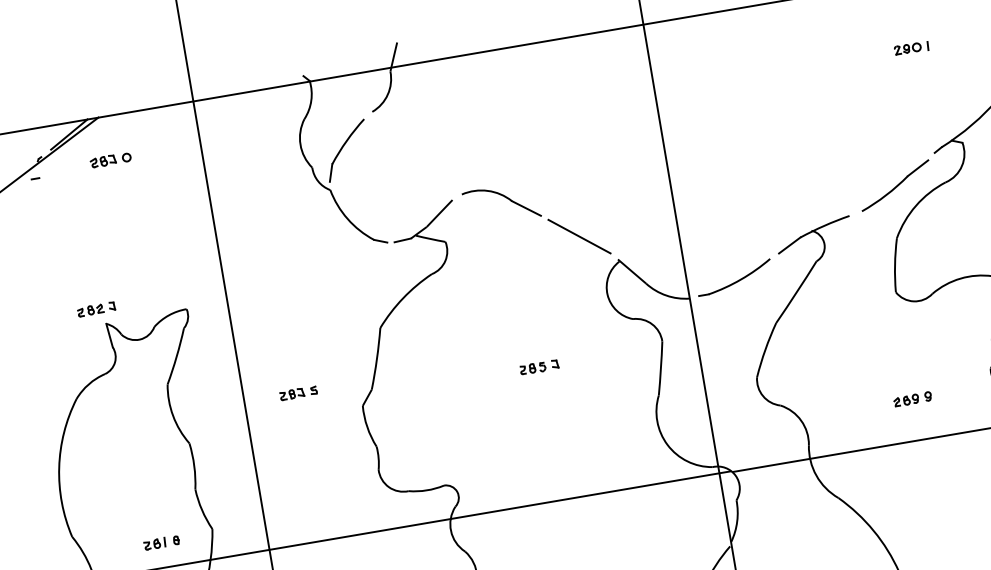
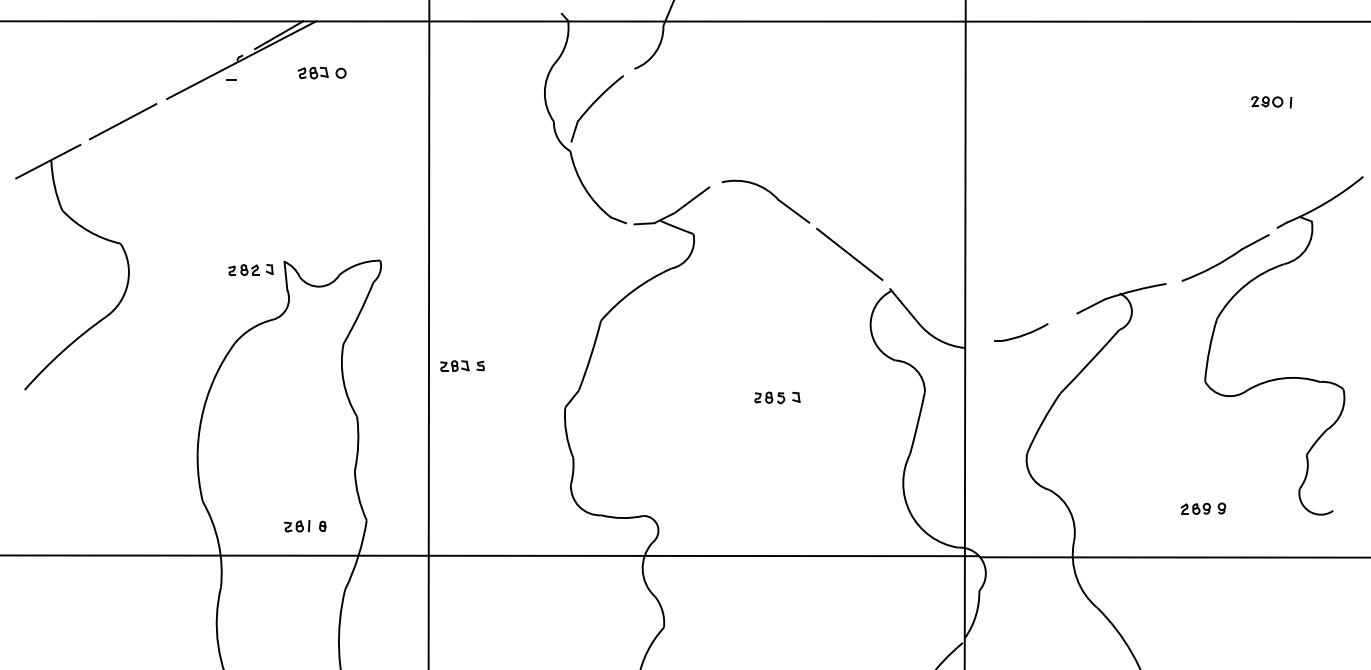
part: (734, 277) -> (1021, 332), size x0.6
part: (96, 309) -> (250, 270), moved
part: (298, 392) -> (462, 365), moved

